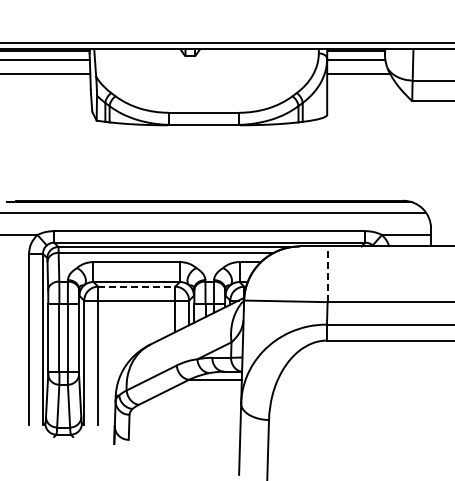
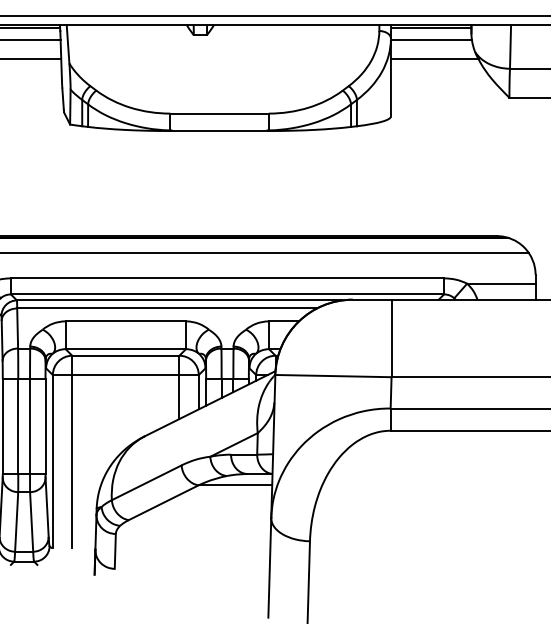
line: (327, 274) -> (391, 338), dashed -> solid
line: (136, 286) -> (125, 355), dashed -> solid

